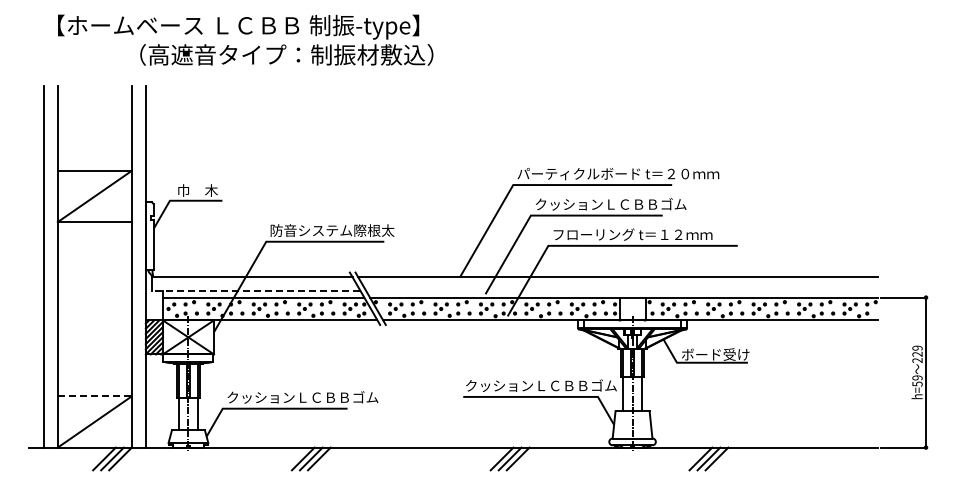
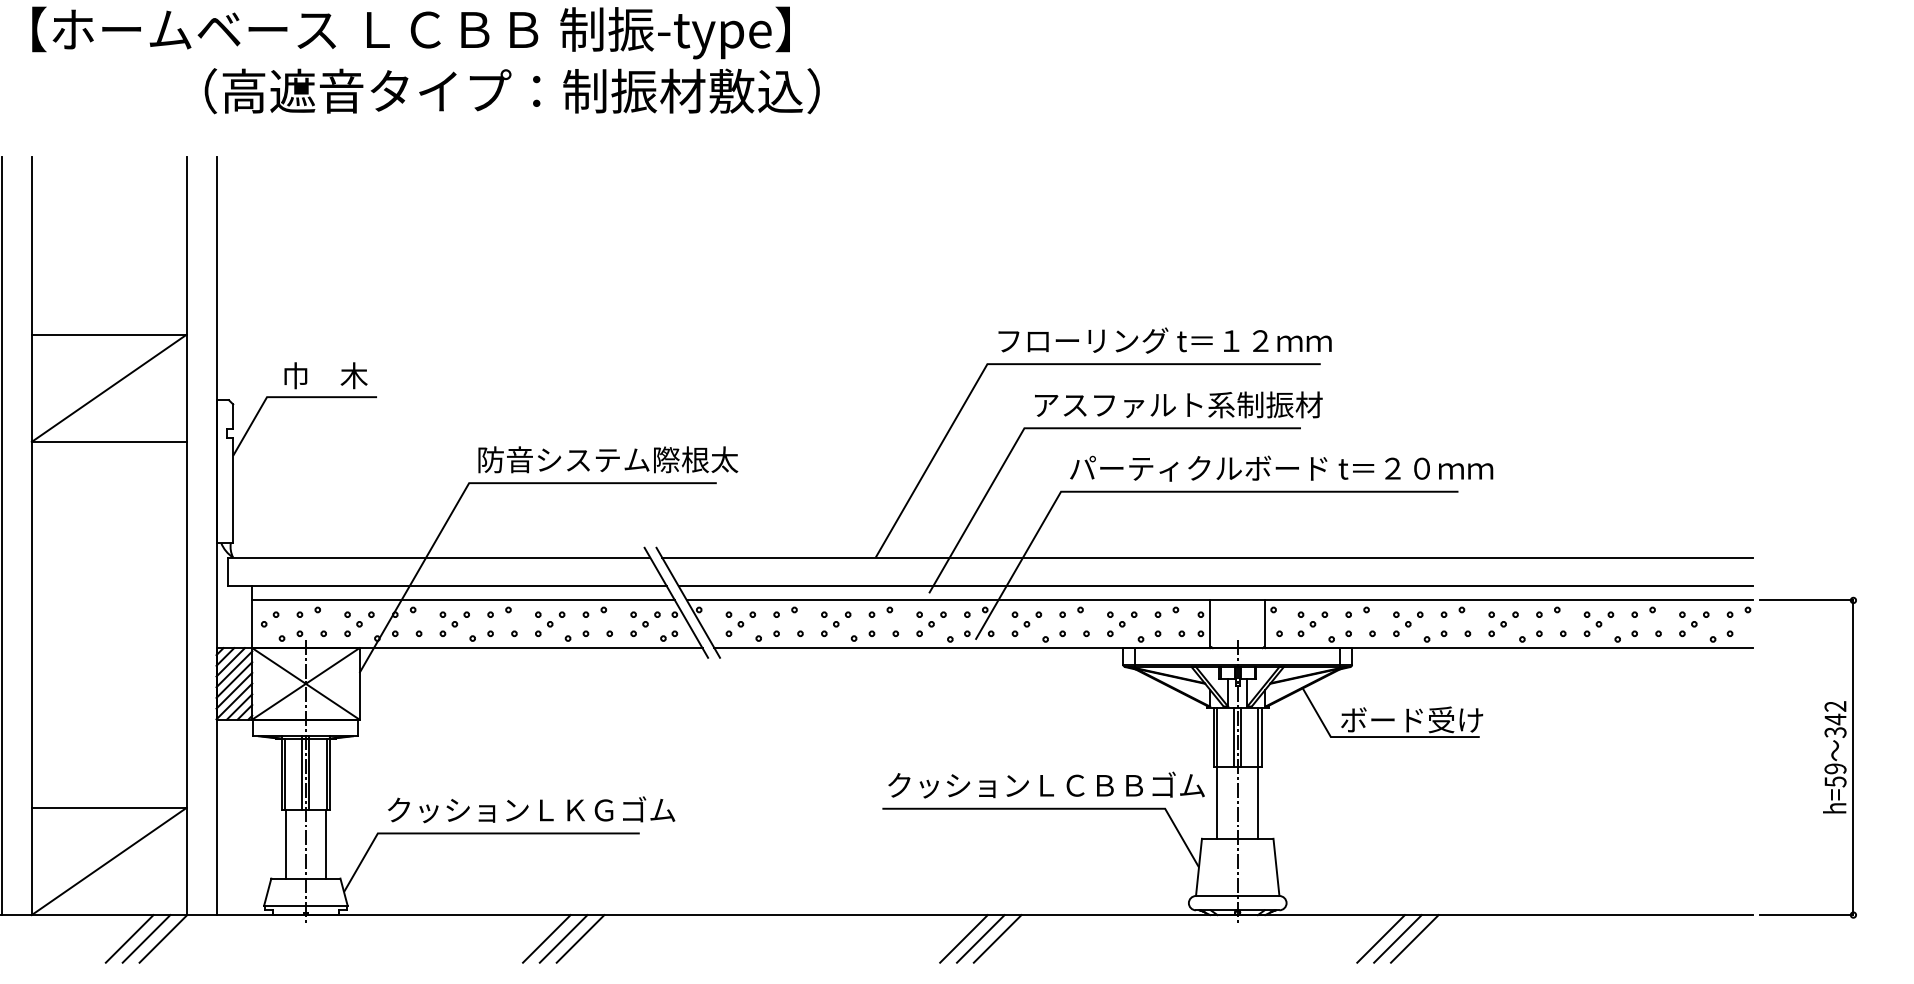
text: (618, 173) -> (1208, 339), パーティクルボード t＝２０ｍｍ -> フローリング t＝１２ｍｍ
text: (610, 204) -> (1191, 405), クッションＬＣＢＢゴム -> アスファルト系制振材
text: (653, 234) -> (1281, 467), フローリング t＝１２ｍｍ -> パーティクルボード t＝２０ｍｍ
line: (255, 290) -> (446, 585), dashed -> solid
line: (622, 290) -> (1216, 585), added
text: (917, 354) -> (1835, 719), 229 -> 342
line: (94, 396) -> (108, 807), dashed -> solid
text: (345, 397) -> (635, 809), クッションＬＣＢＢゴム -> クッションＬＫＧゴム

